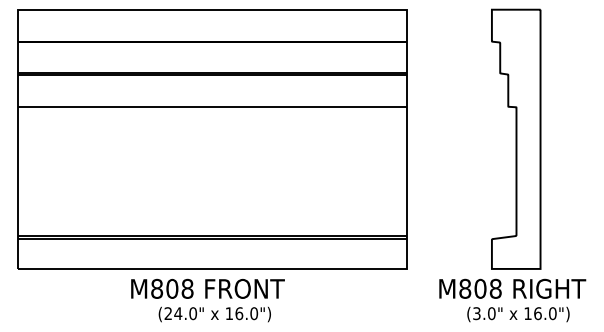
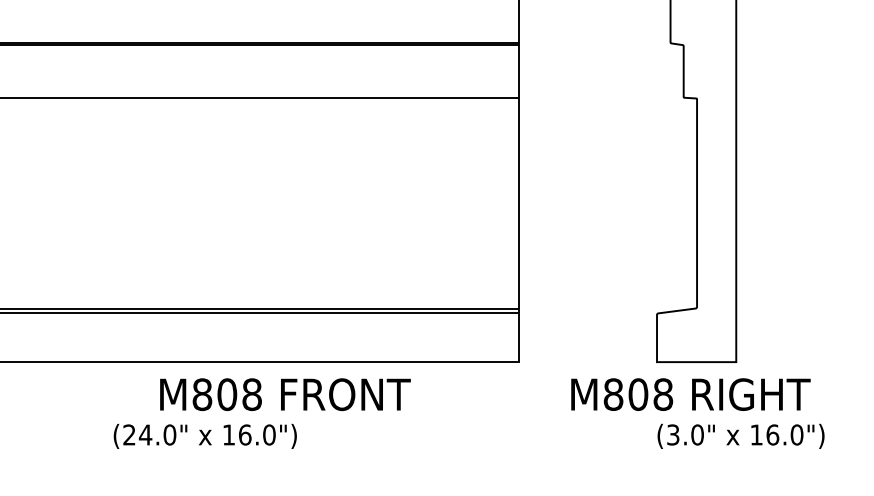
text: (207, 288) -> (284, 393), moved
text: (518, 314) -> (741, 436), moved

